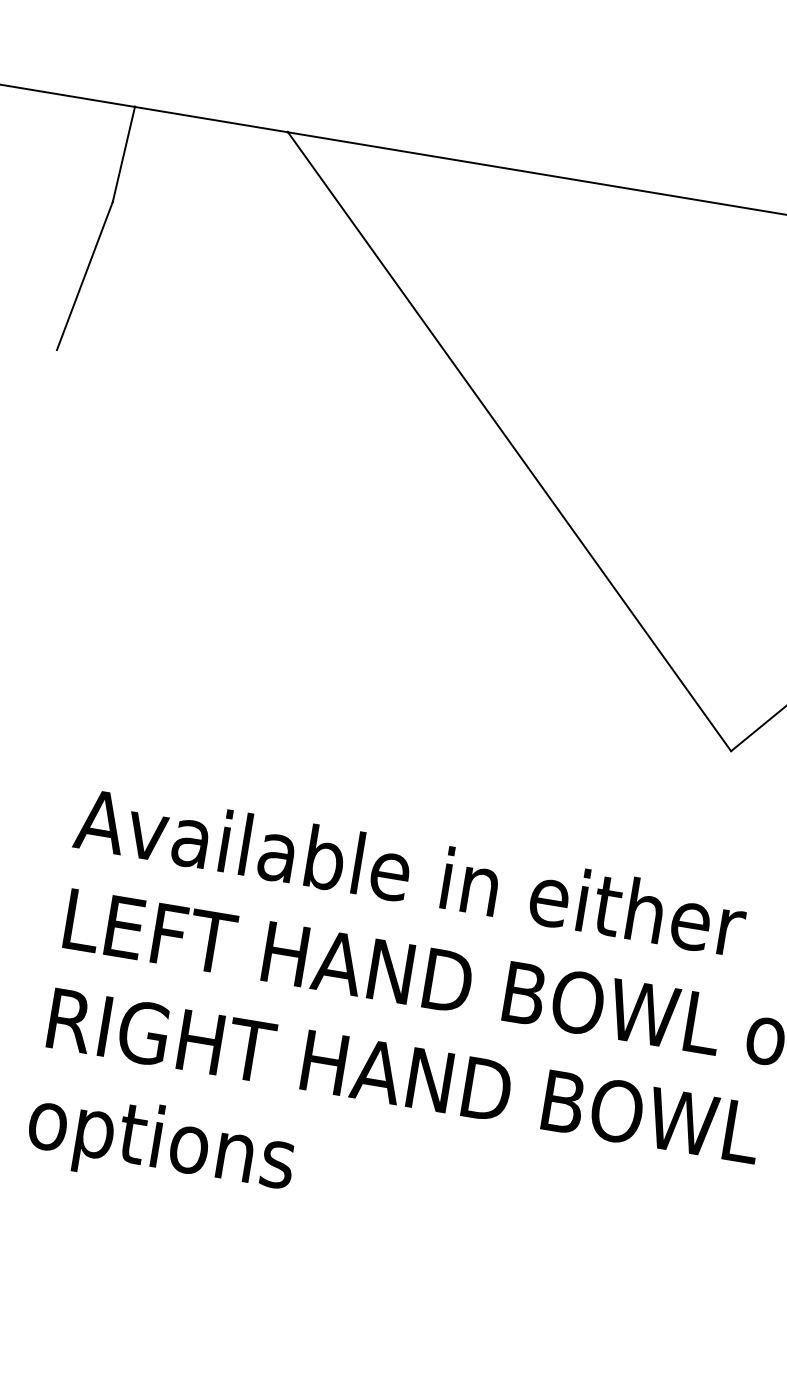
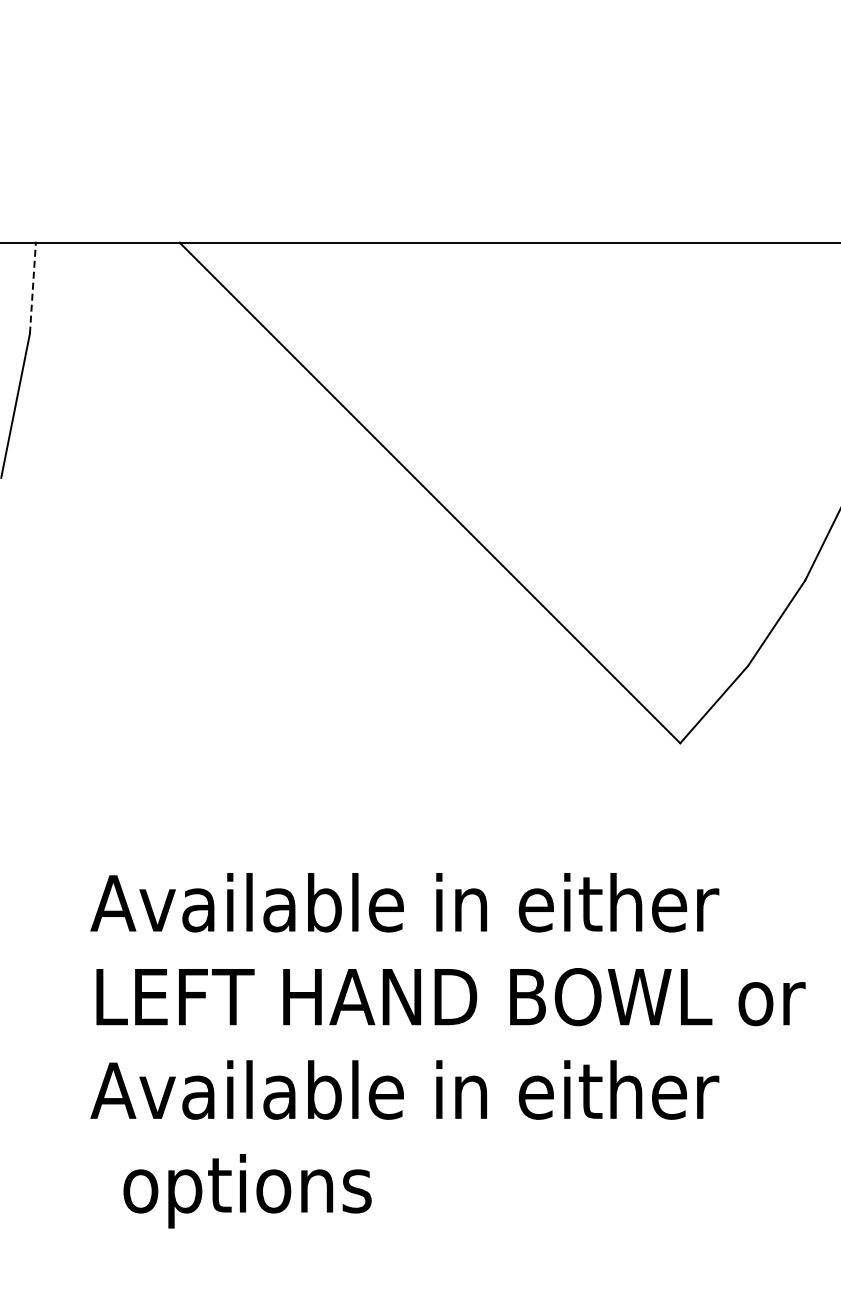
line: (123, 153) -> (32, 287), solid -> dashed
text: (401, 1074) -> (427, 1089), RIGHT HAND BOWL -> Available in either
text: (161, 1145) -> (247, 1191), moved

